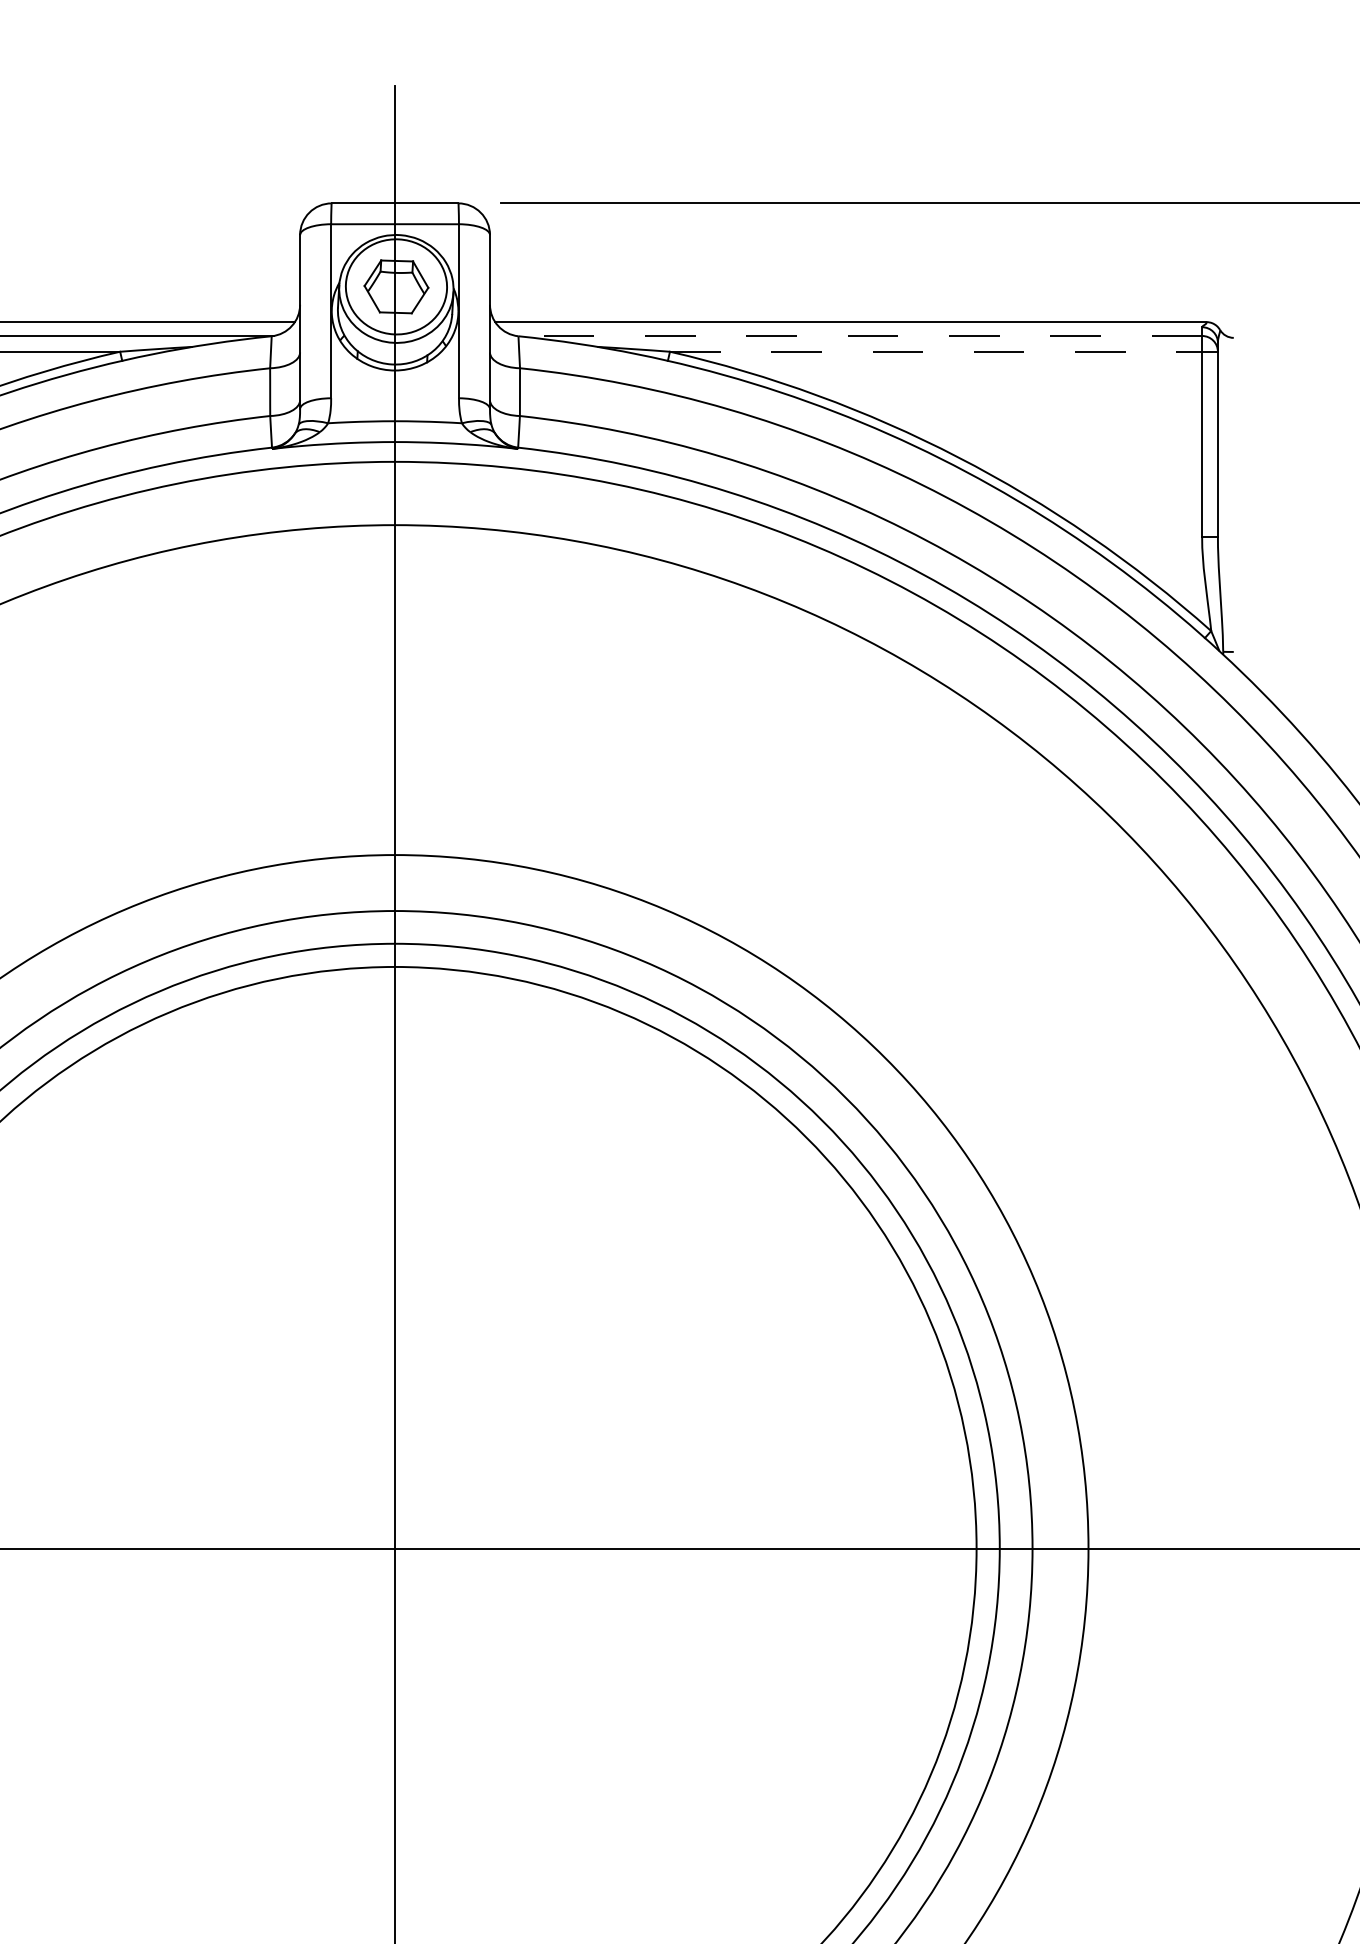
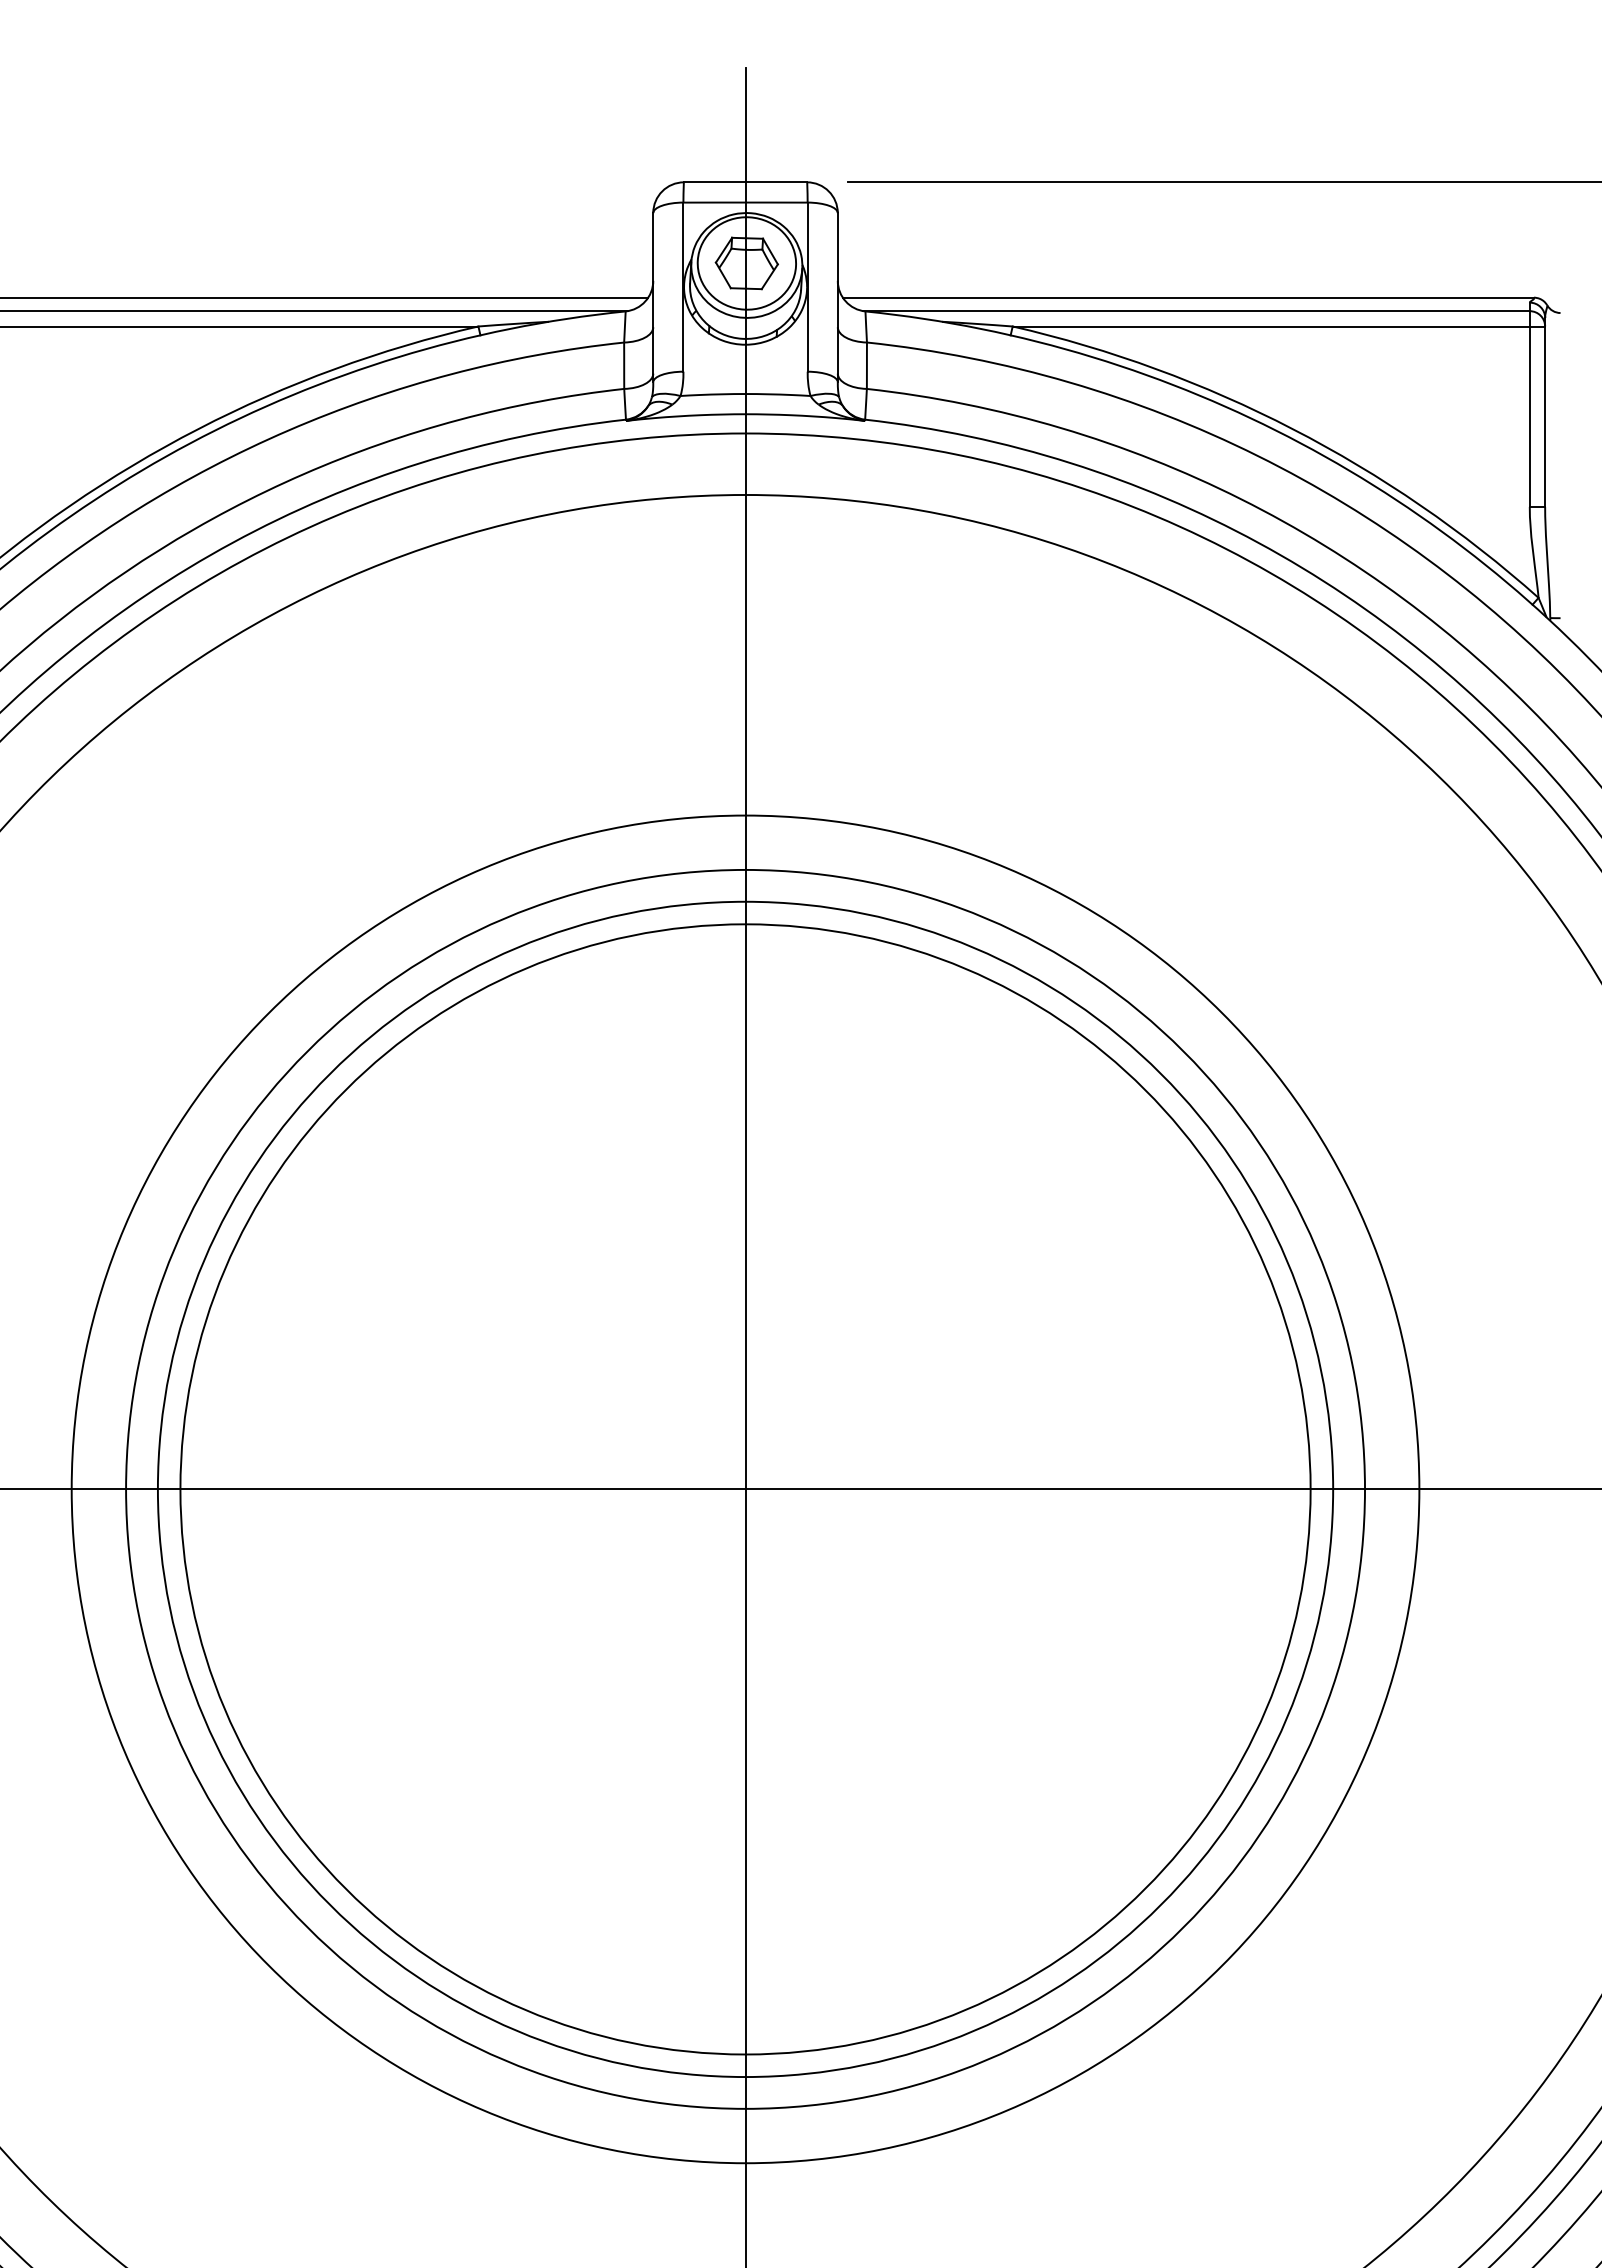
line: (858, 336) -> (1195, 311), dashed -> solid
line: (936, 351) -> (1271, 326), dashed -> solid

